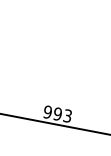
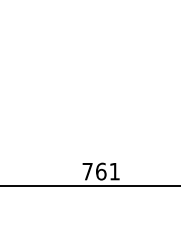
text: (57, 113) -> (100, 171), 993 -> 761

